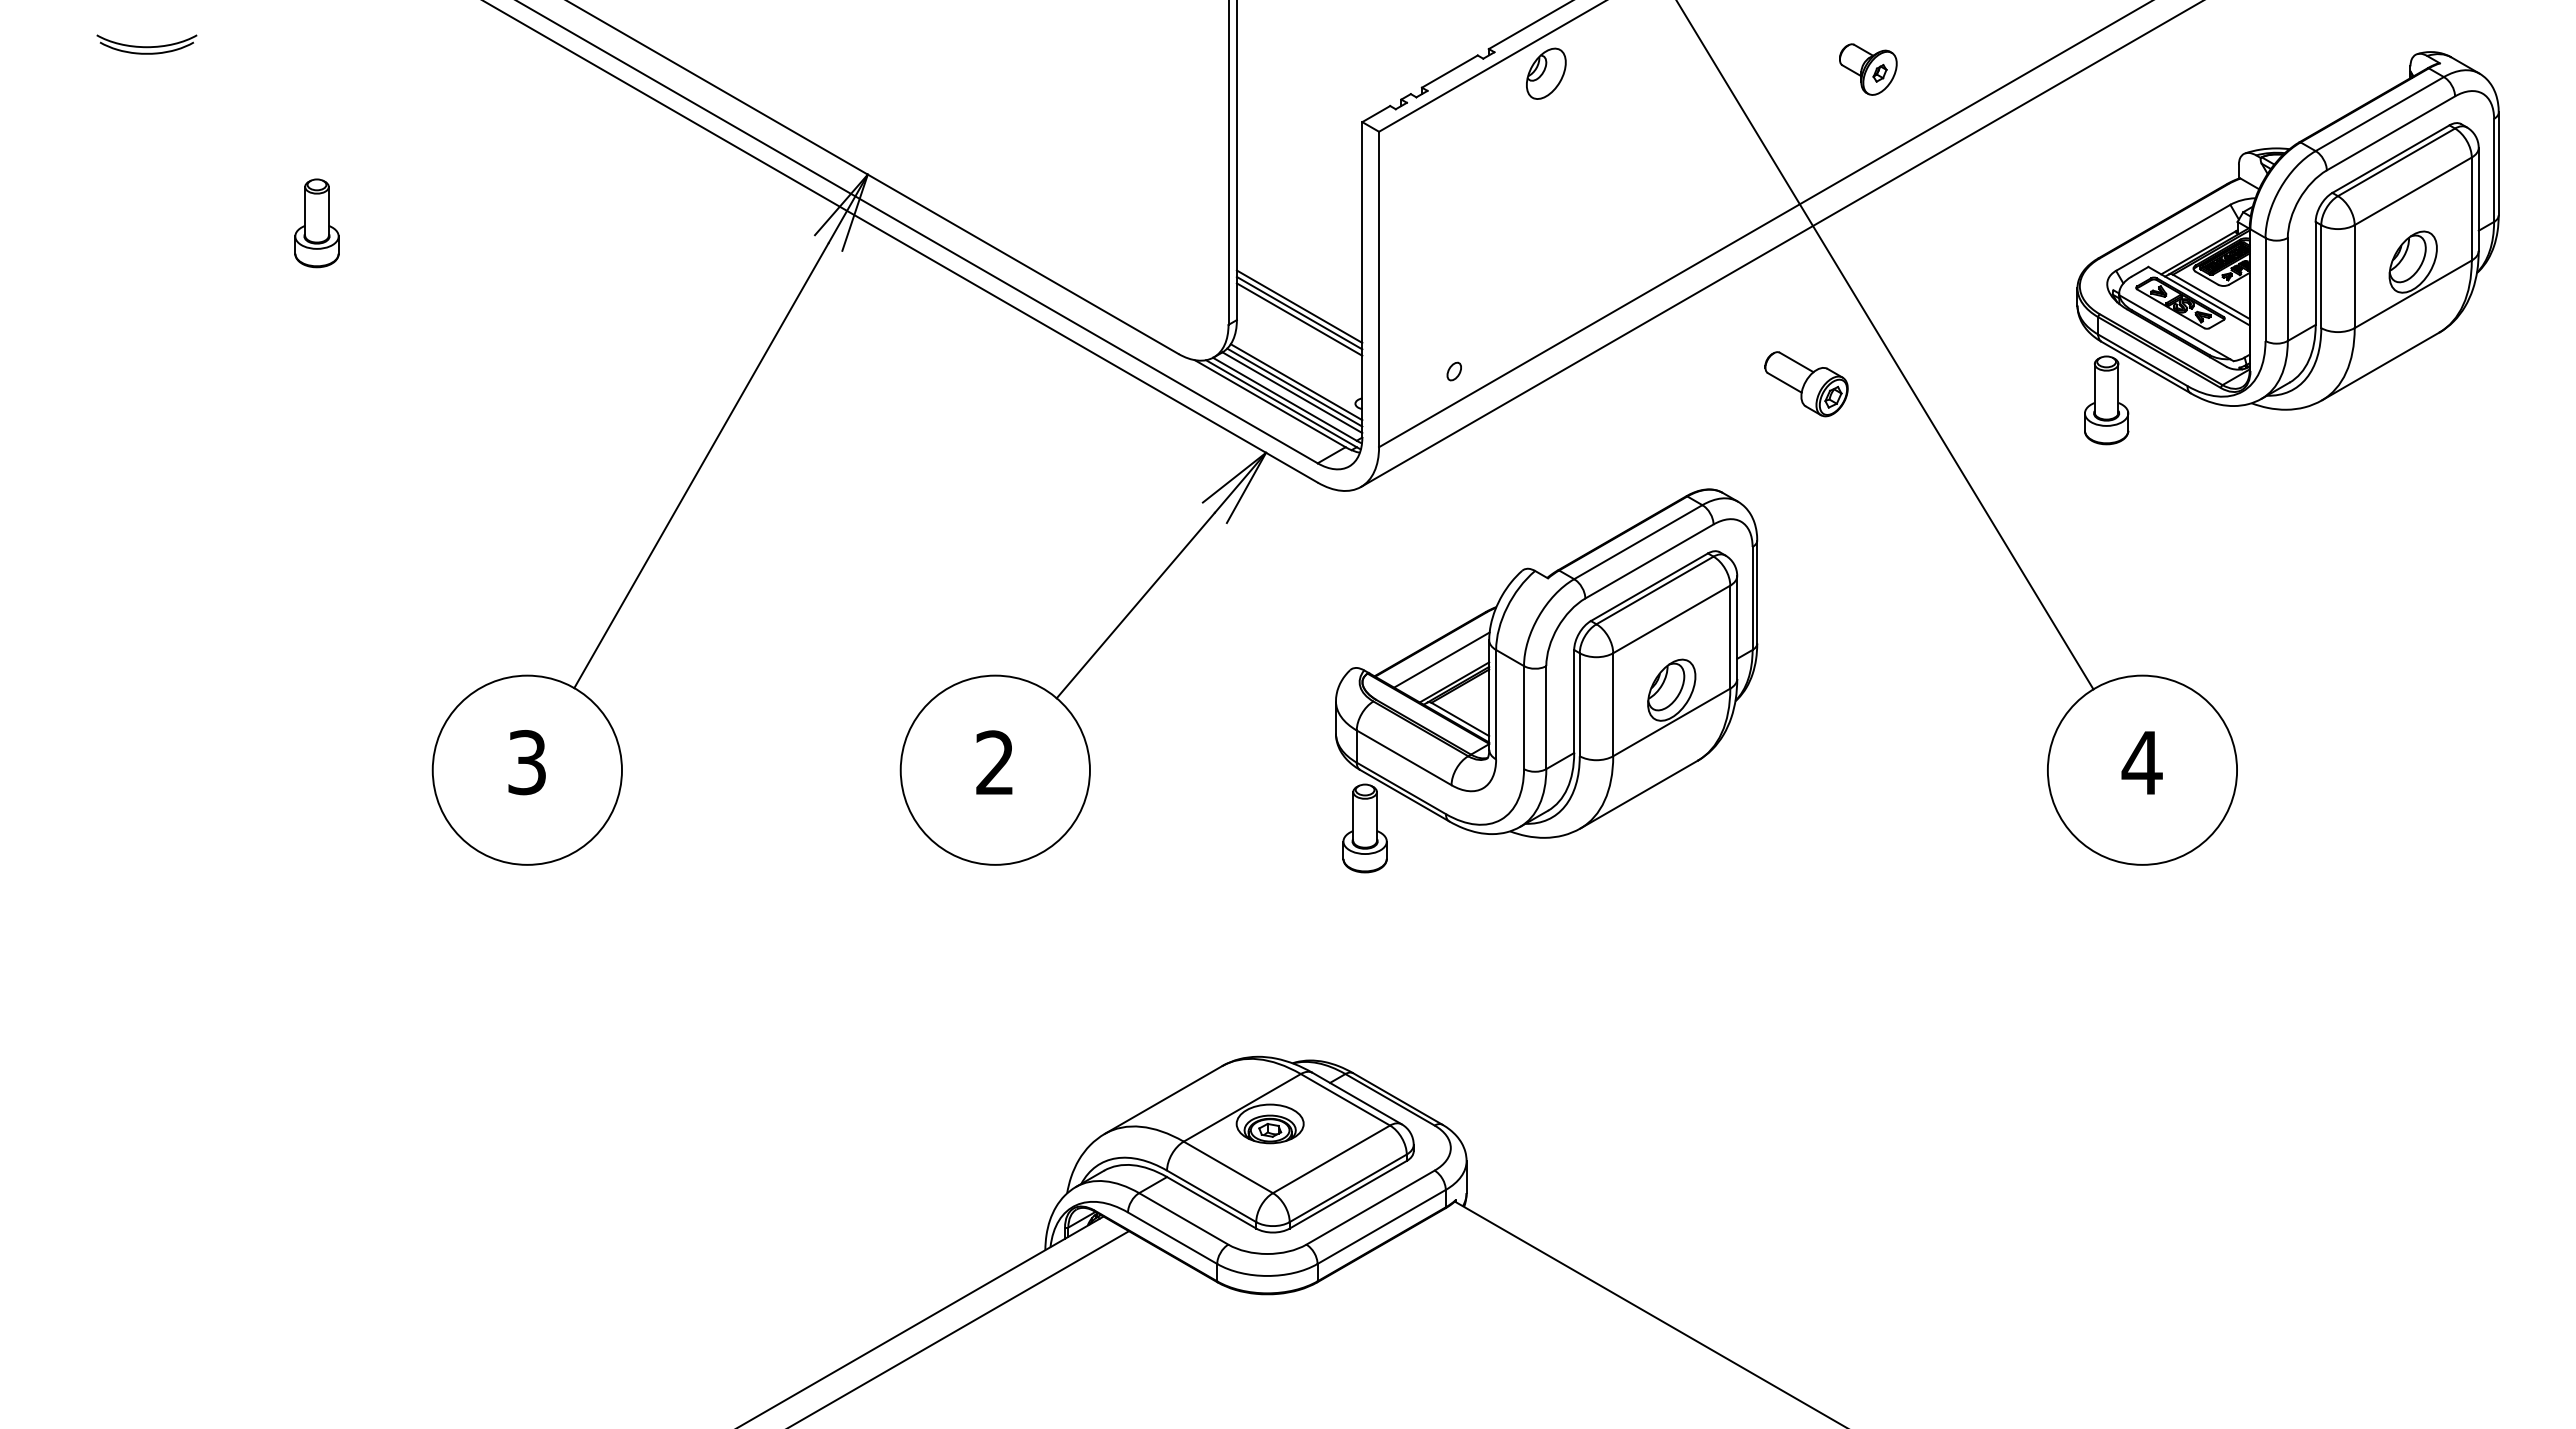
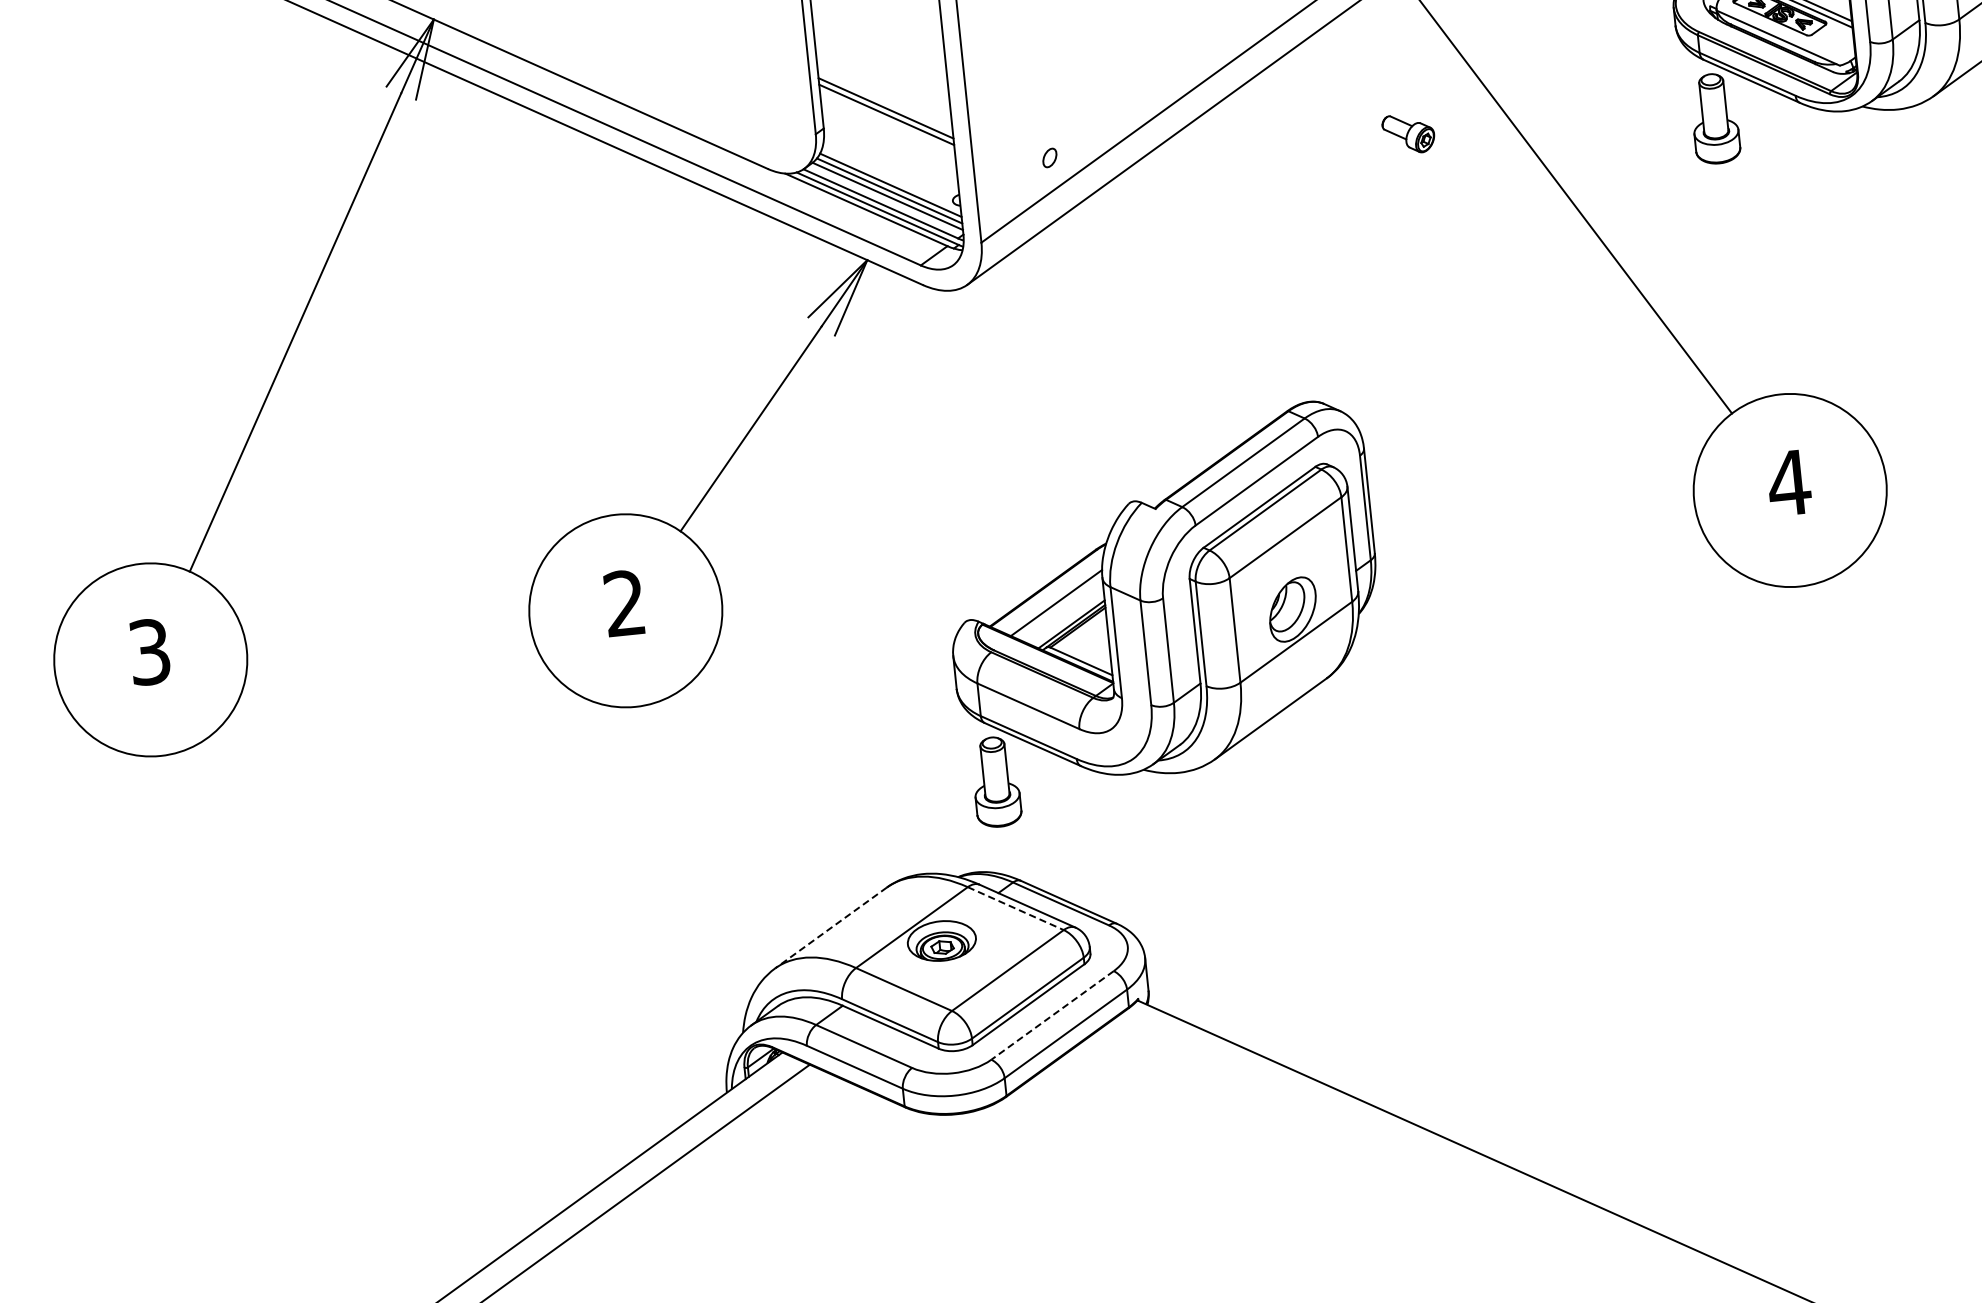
line: (1299, 319) -> (887, 121), removed
part: (1806, 384) -> (1408, 134), size x0.6
part: (1546, 680) -> (1164, 612), moved
line: (1345, 1099) -> (1015, 908), solid -> dashed
line: (1163, 1100) -> (831, 928), solid -> dashed
line: (1370, 1207) -> (1052, 1015), solid -> dashed

